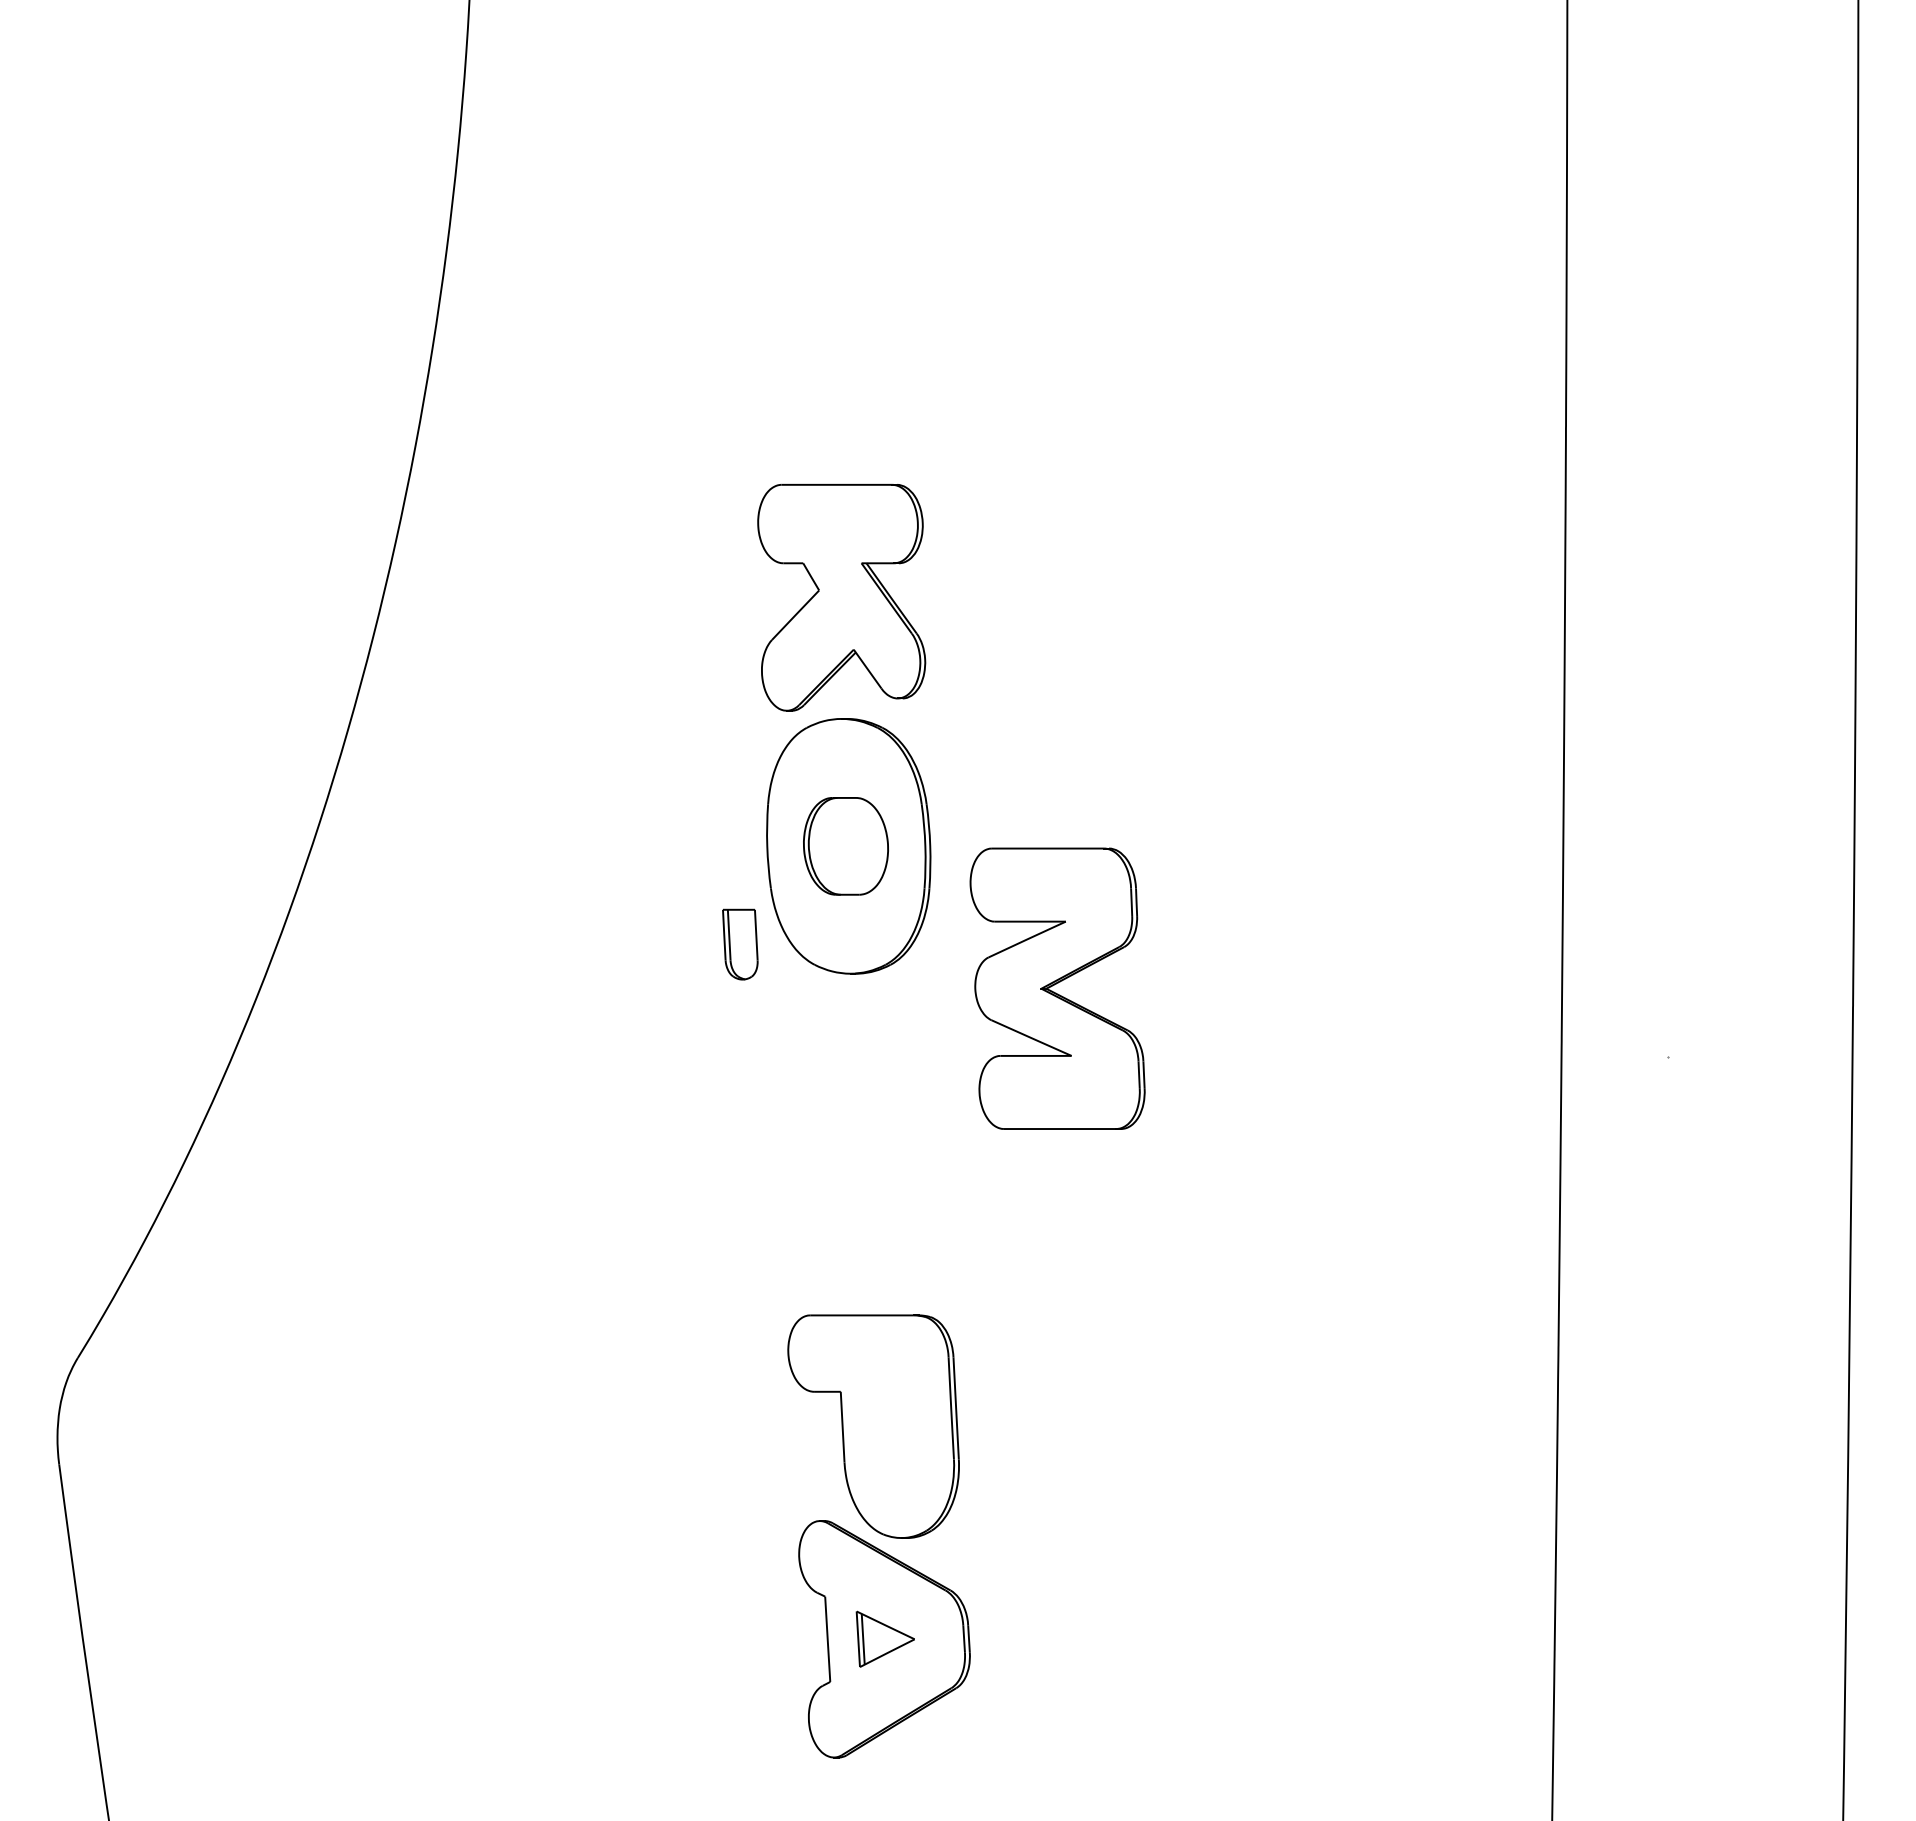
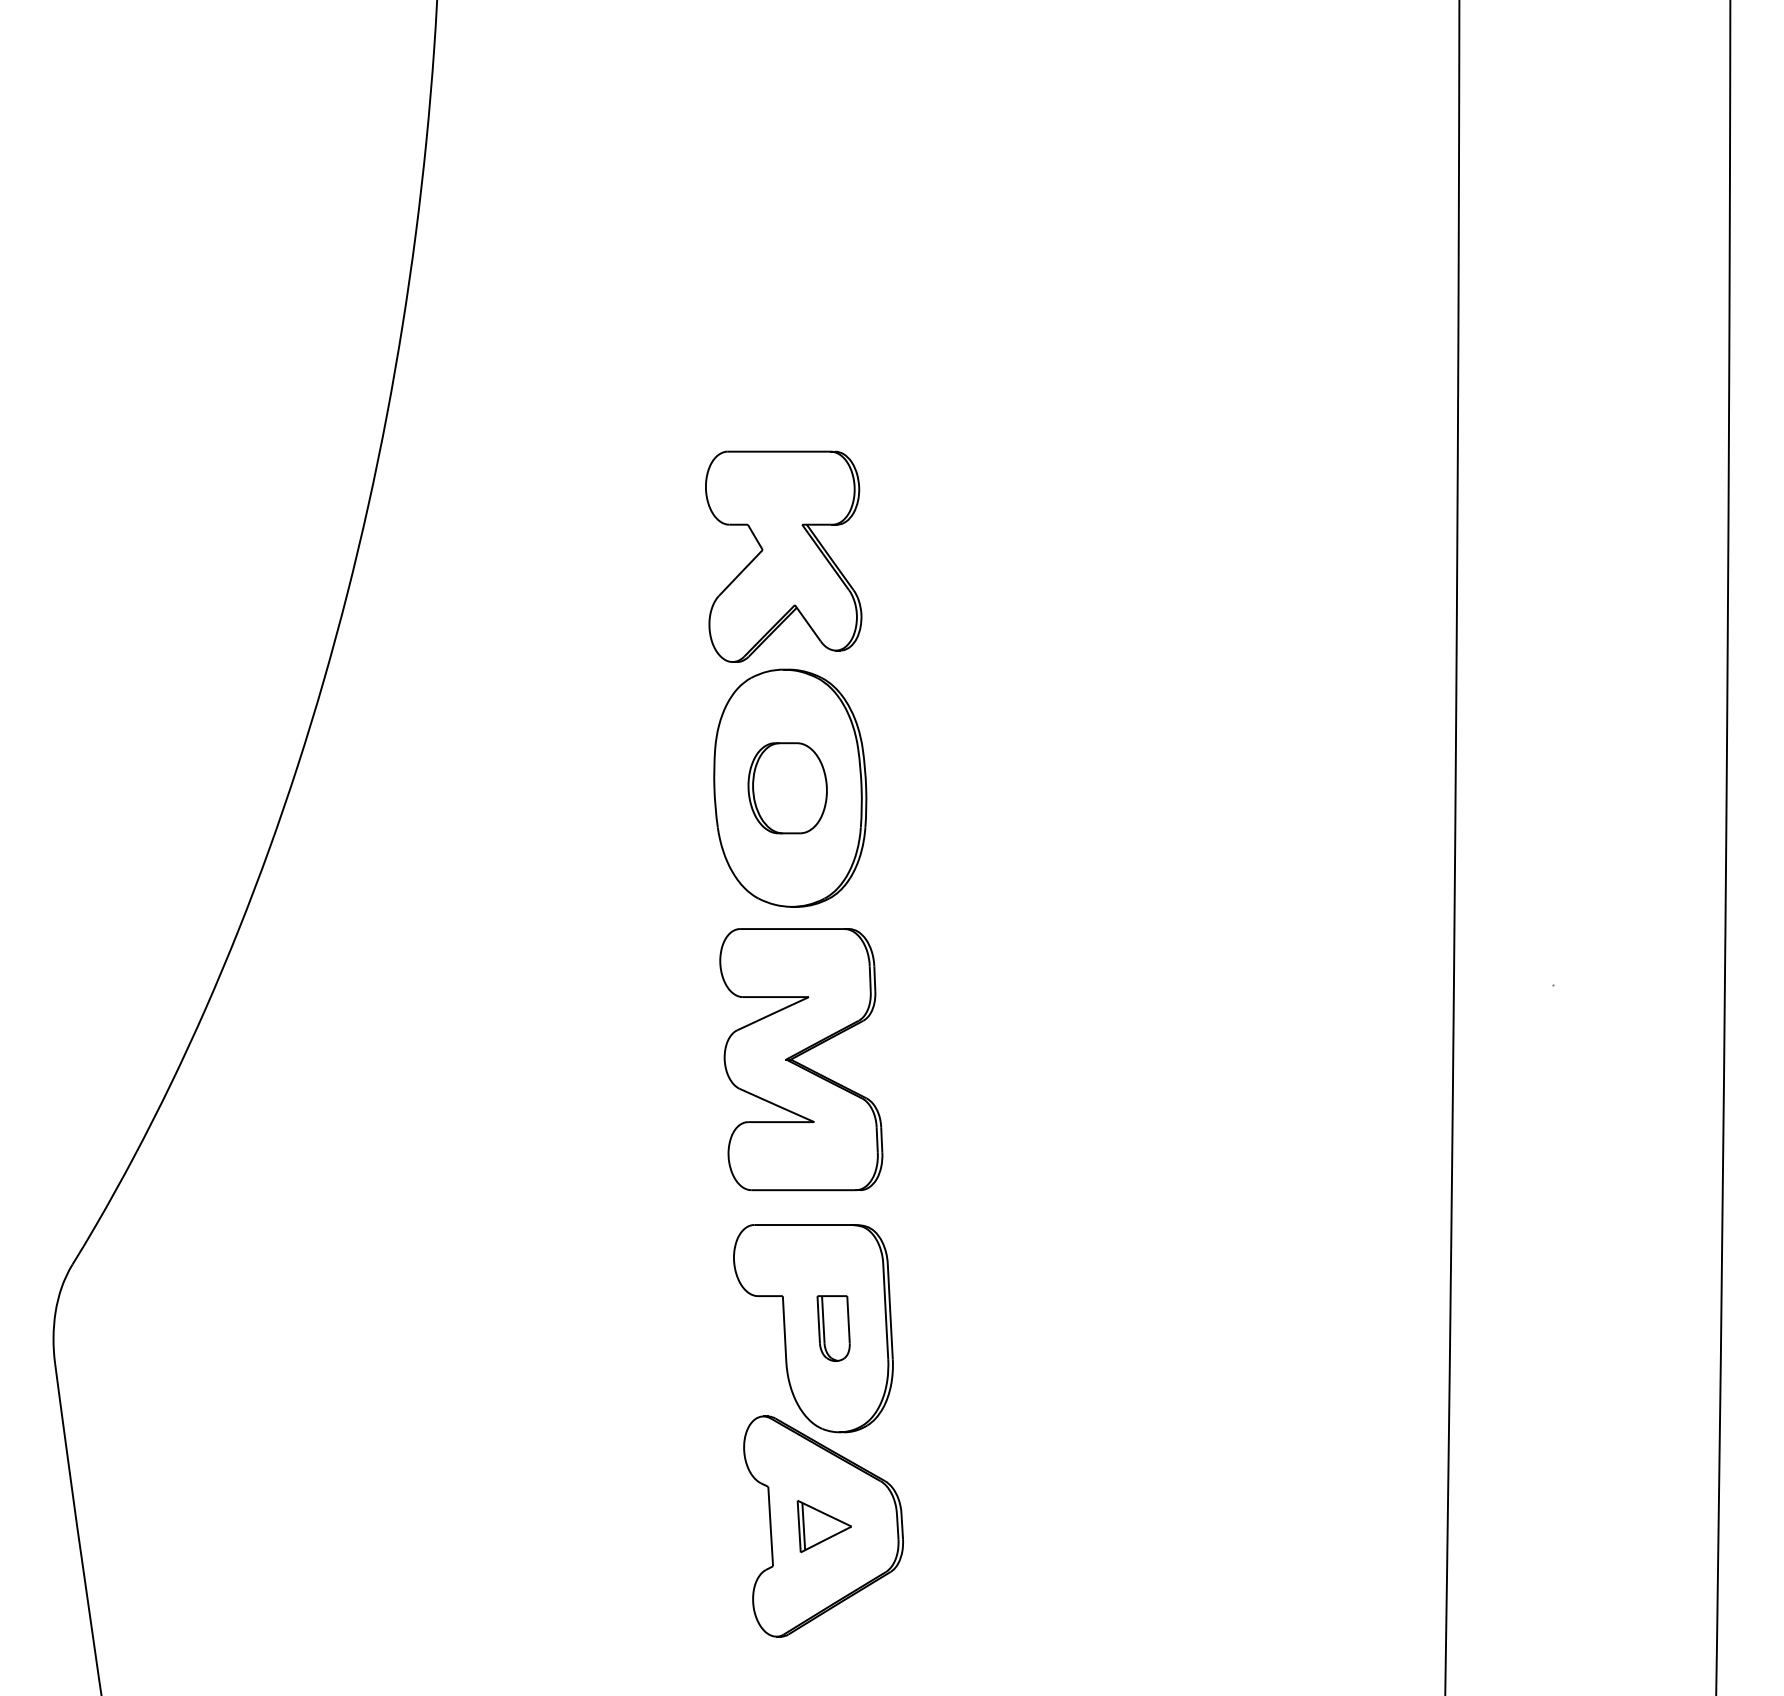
part: (740, 944) -> (833, 1328), moved
part: (1057, 988) -> (801, 1059), moved

